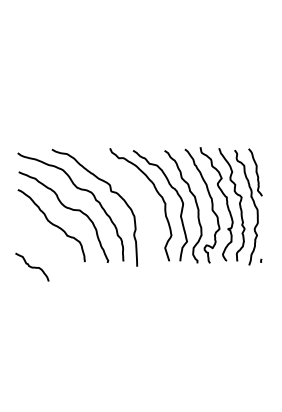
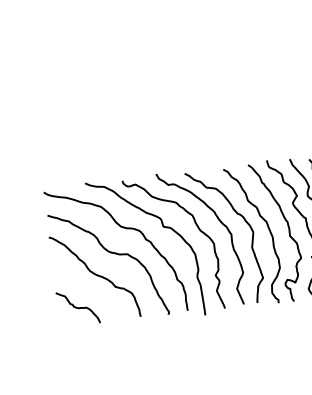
curve: (138, 195) -> (197, 228), added
curve: (32, 266) -> (78, 306), moved

